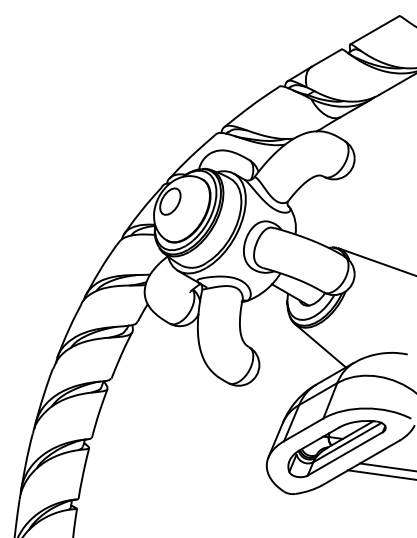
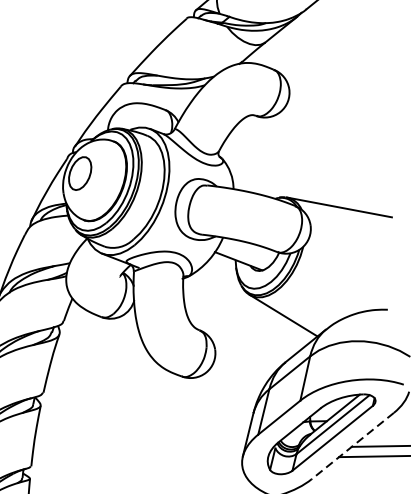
line: (360, 463) -> (352, 446), solid -> dashed

